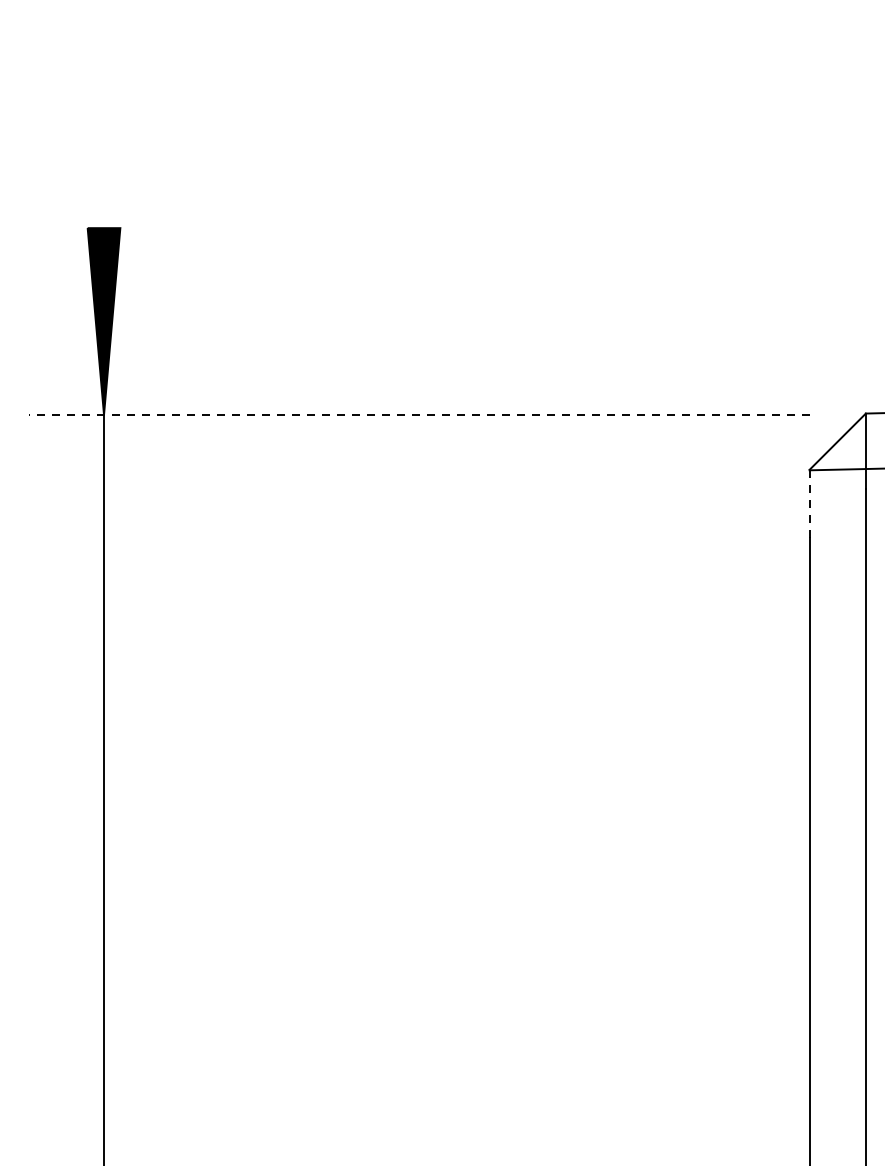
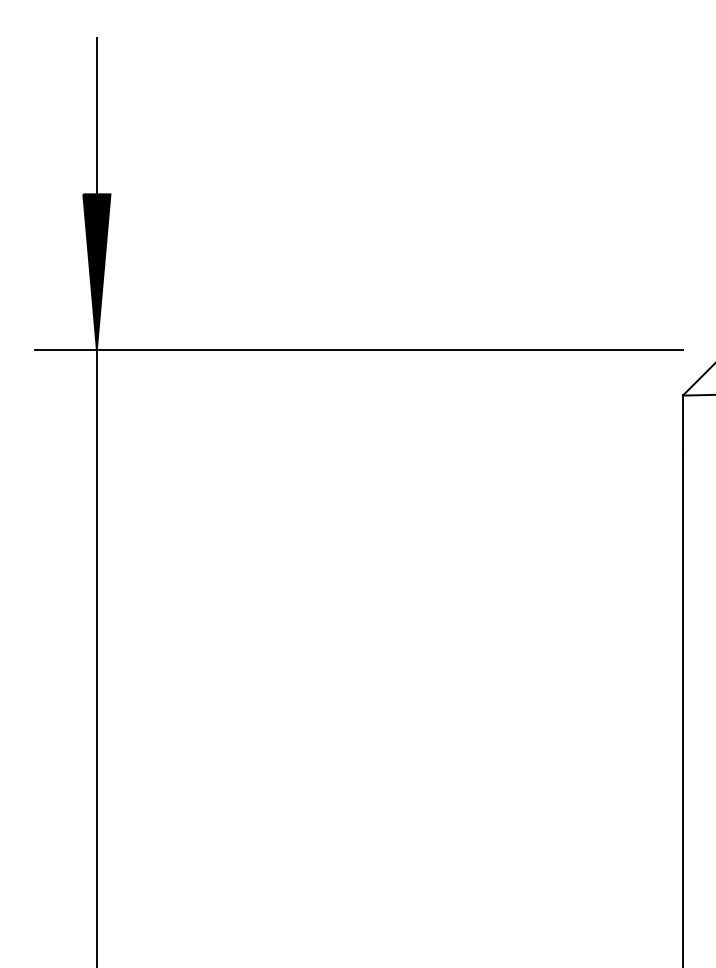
line: (104, 134) -> (97, 116), added
line: (418, 414) -> (358, 349), dashed -> solid
line: (809, 503) -> (683, 423), dashed -> solid

